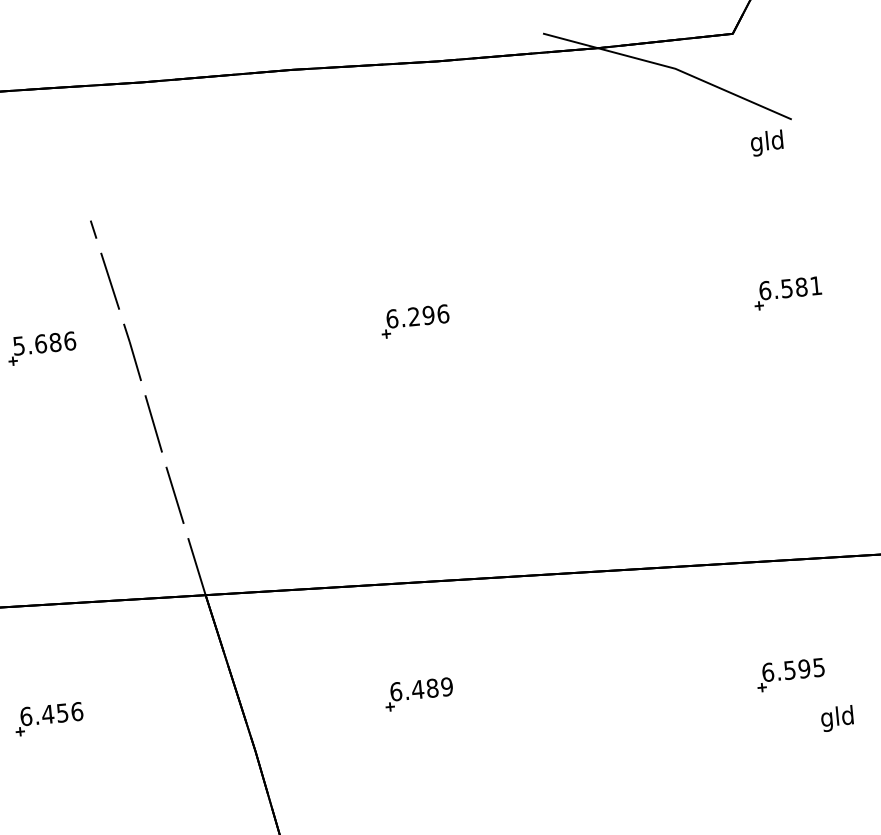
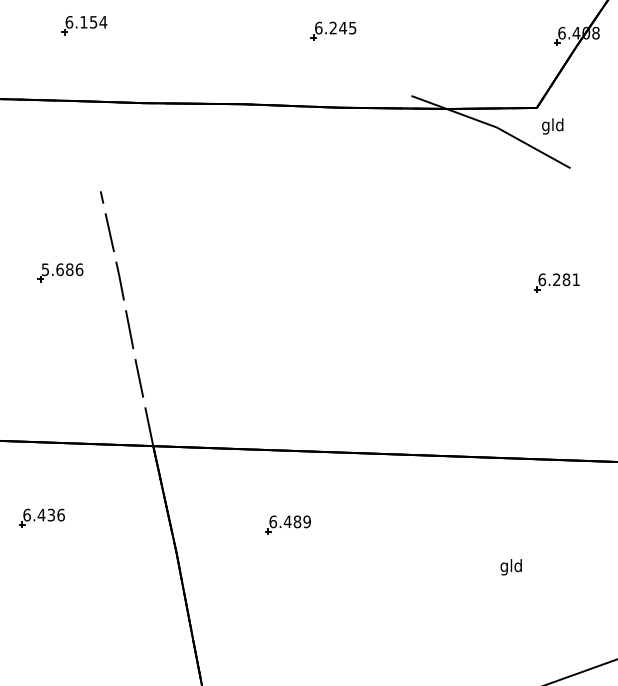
text: (766, 143) -> (552, 126), moved
text: (786, 288) -> (556, 279), 6.581 -> 6.281
part: (414, 320) -> (308, 277), removed
part: (789, 675) -> (534, 535), removed
text: (62, 712) -> (51, 514), 6.456 -> 6.436
text: (836, 719) -> (510, 567), moved

